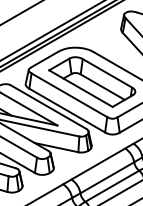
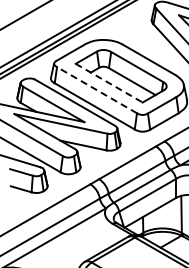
line: (81, 88) -> (109, 83), solid -> dashed
line: (68, 94) -> (96, 89), solid -> dashed

